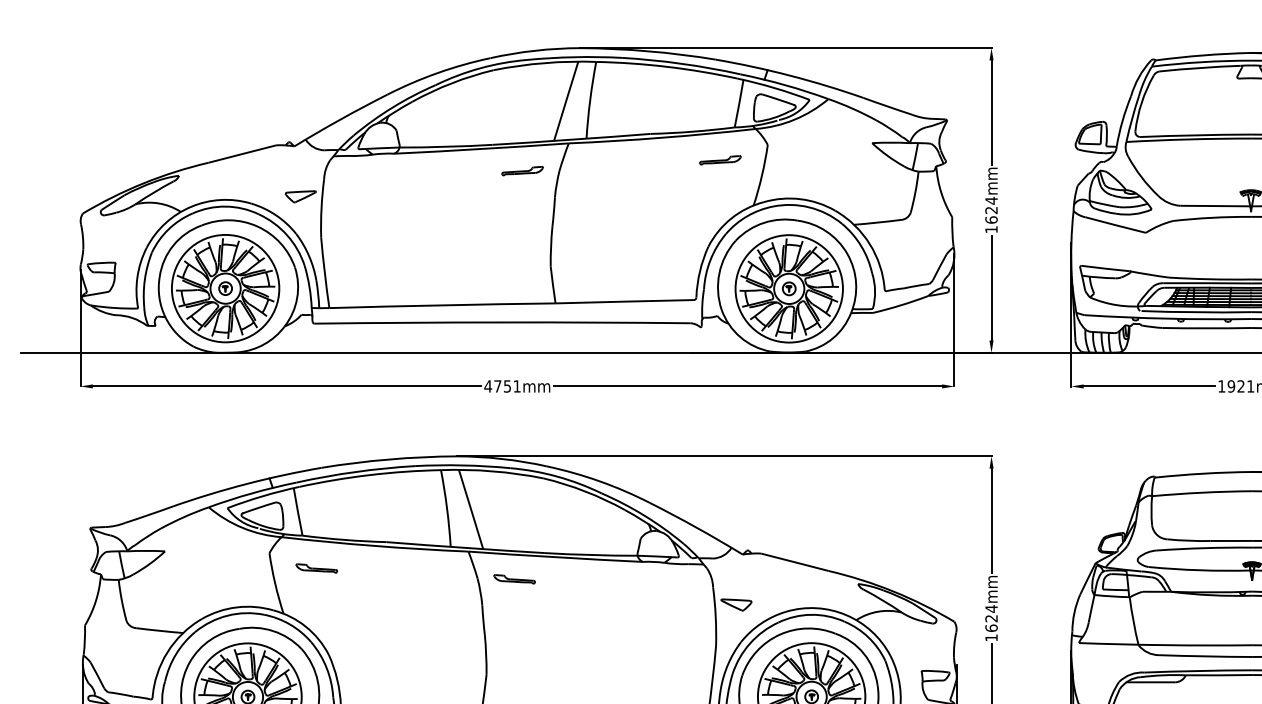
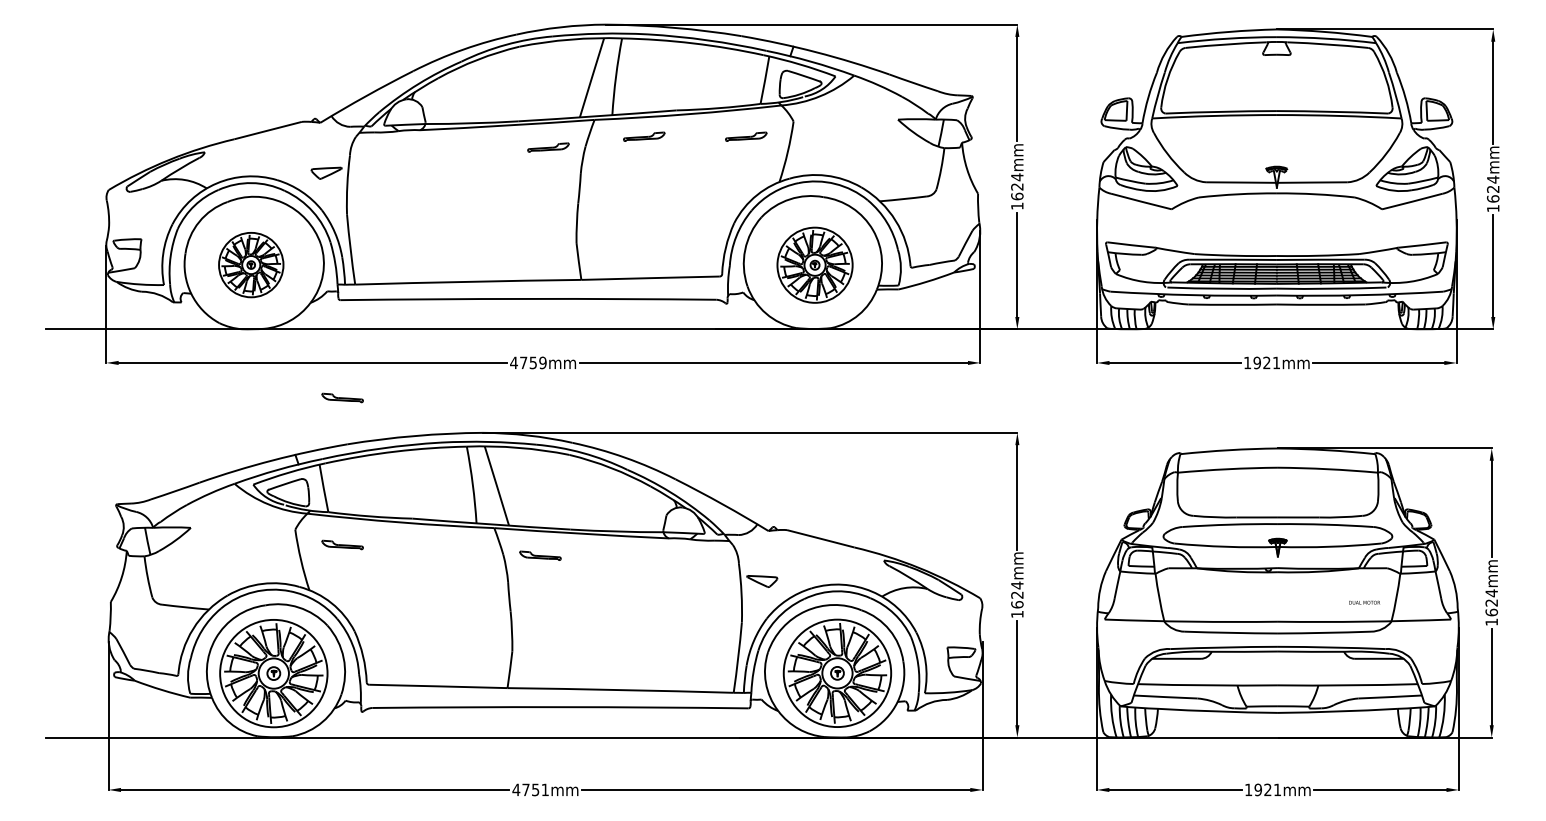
part: (618, 160) -> (644, 136), added
part: (224, 288) -> (250, 264), size x0.6
part: (788, 288) -> (814, 264), size x0.7
text: (516, 386) -> (542, 362), 4751mm -> 4759mm
part: (316, 421) -> (342, 397), added

